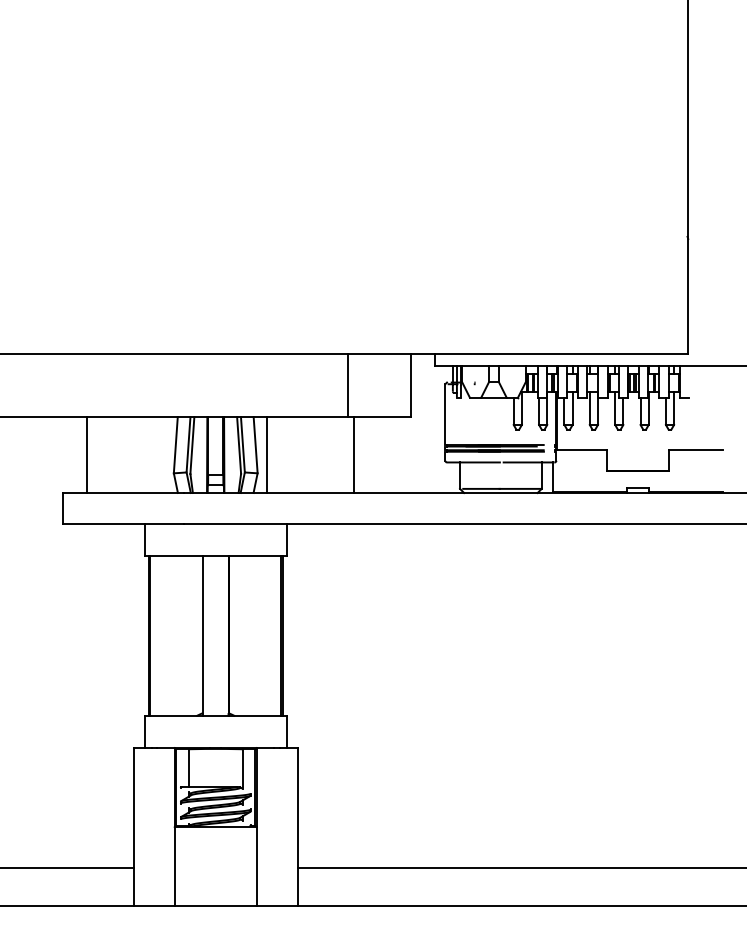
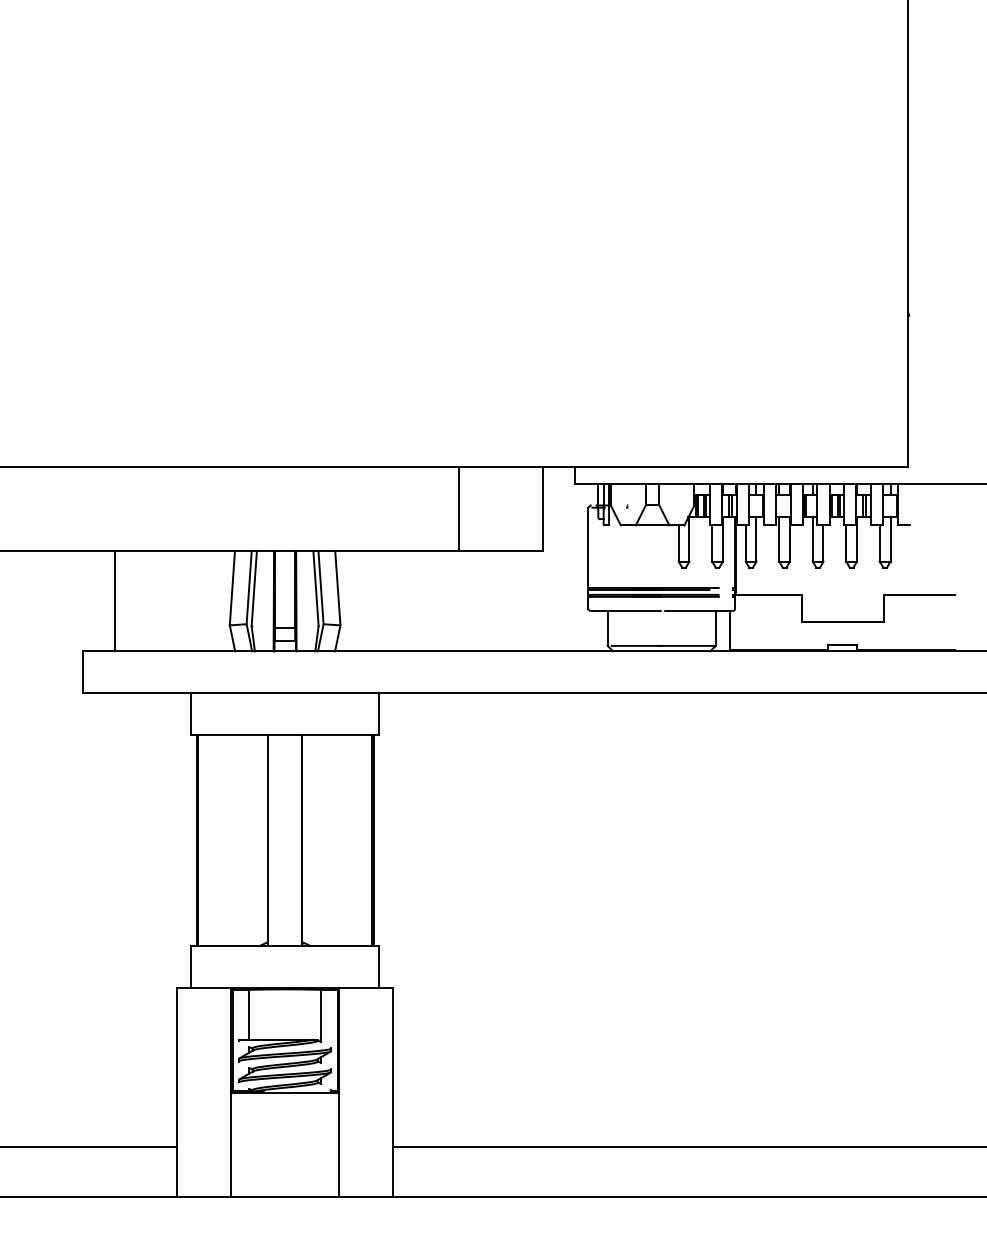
line: (266, 455) -> (352, 601), removed
line: (354, 455) -> (468, 601), removed

